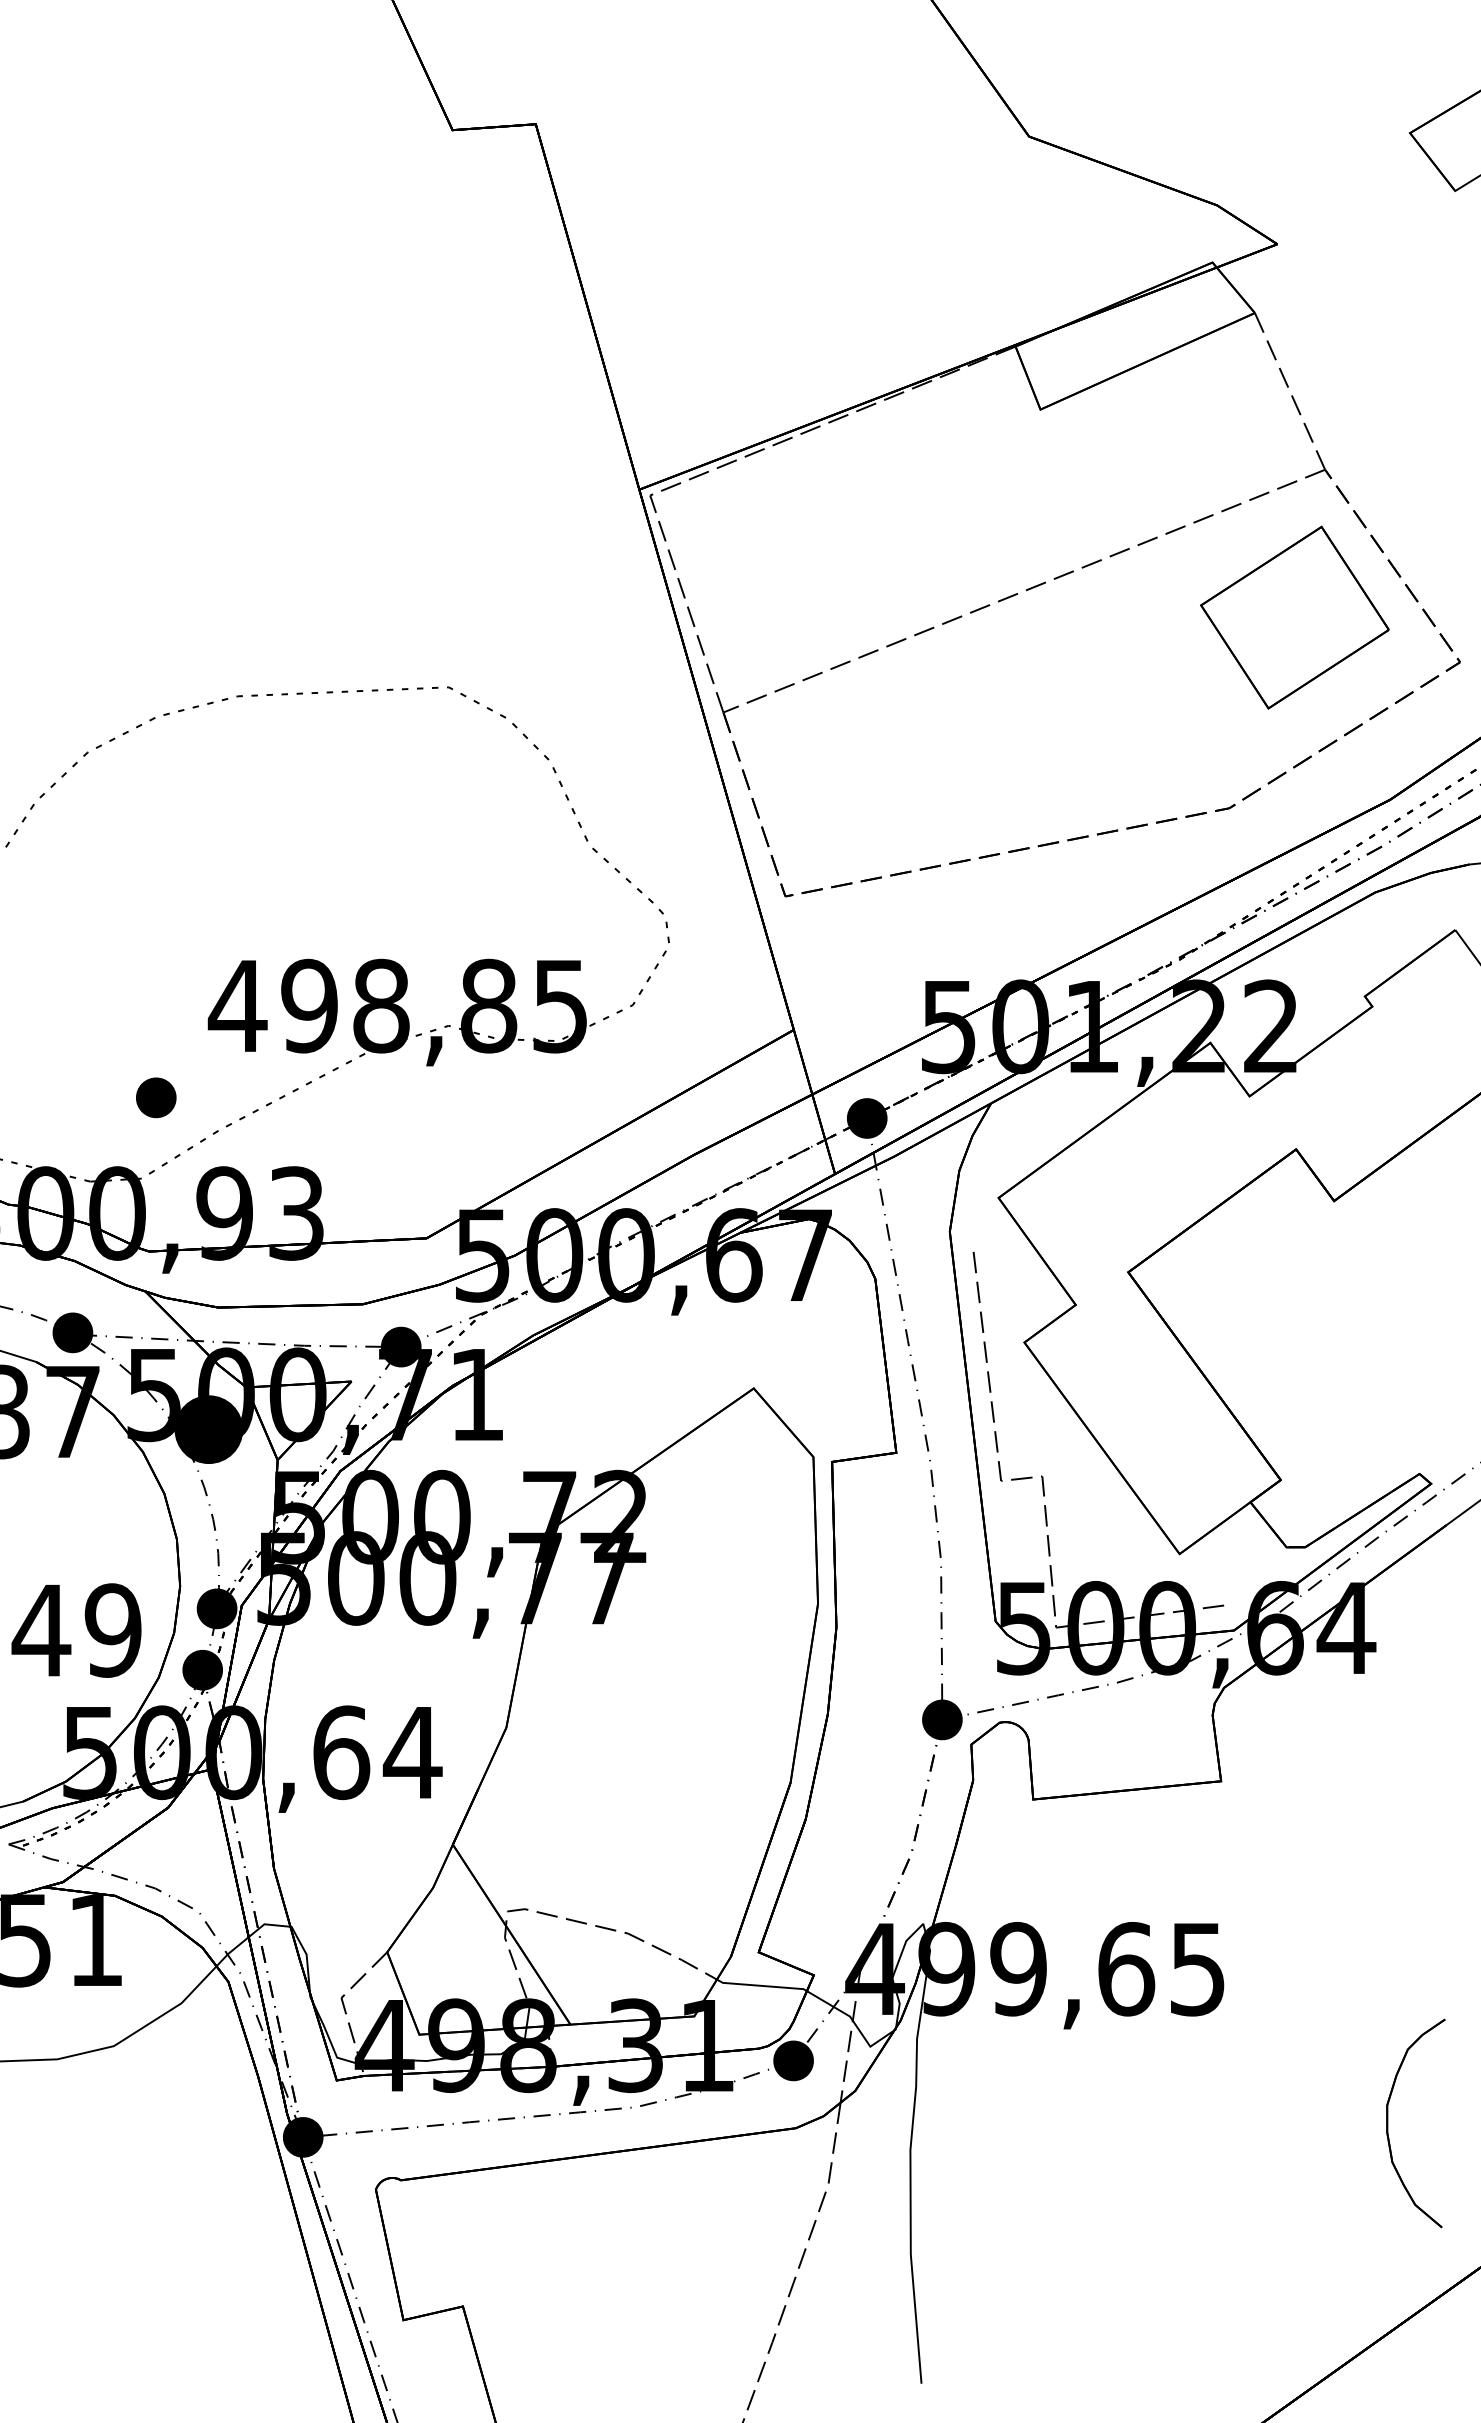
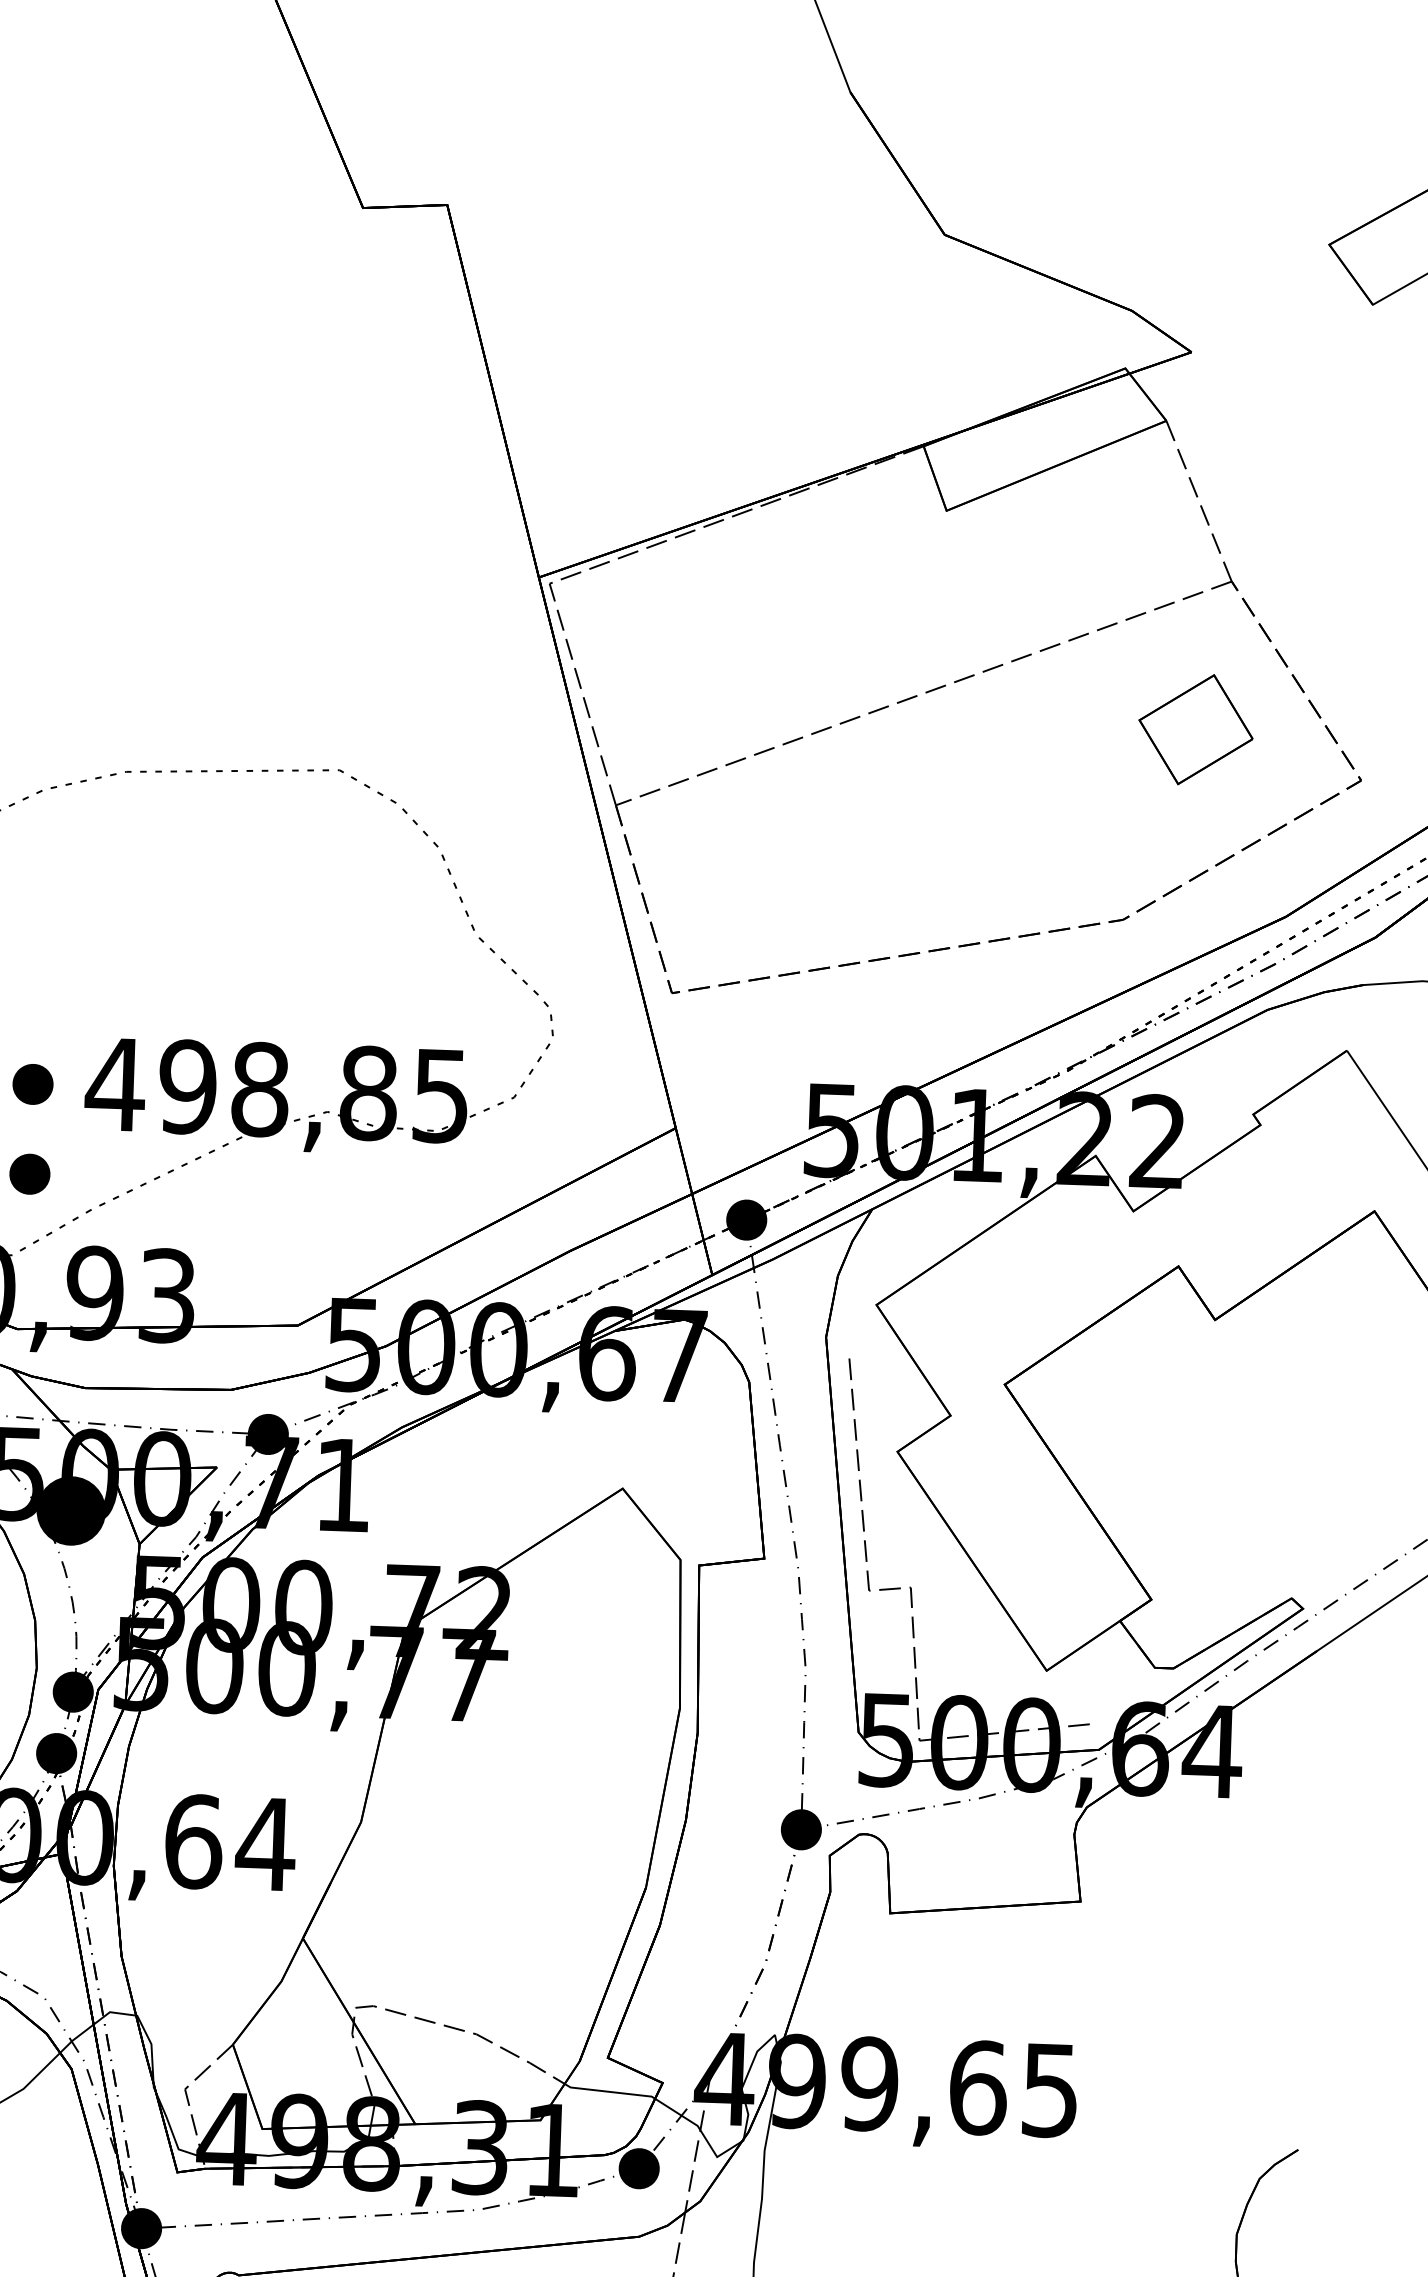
part: (1294, 617) -> (1195, 729), size x0.6
part: (156, 1008) -> (33, 1084), added

